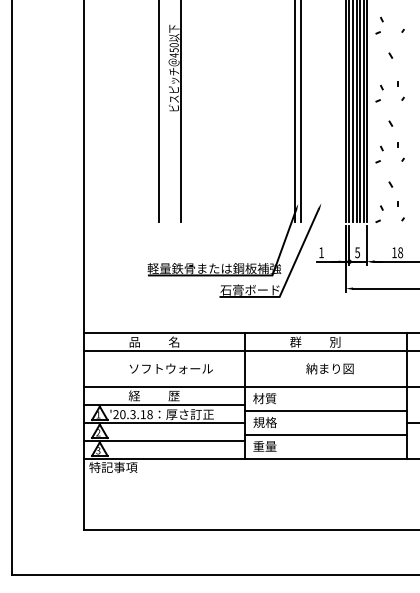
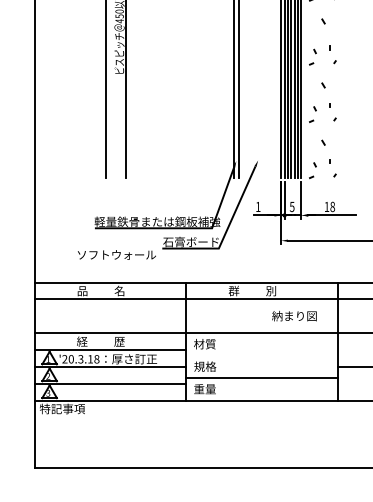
text: (170, 368) -> (116, 254), moved
text: (329, 368) -> (294, 315), moved
line: (325, 410) -> (262, 355), removed

